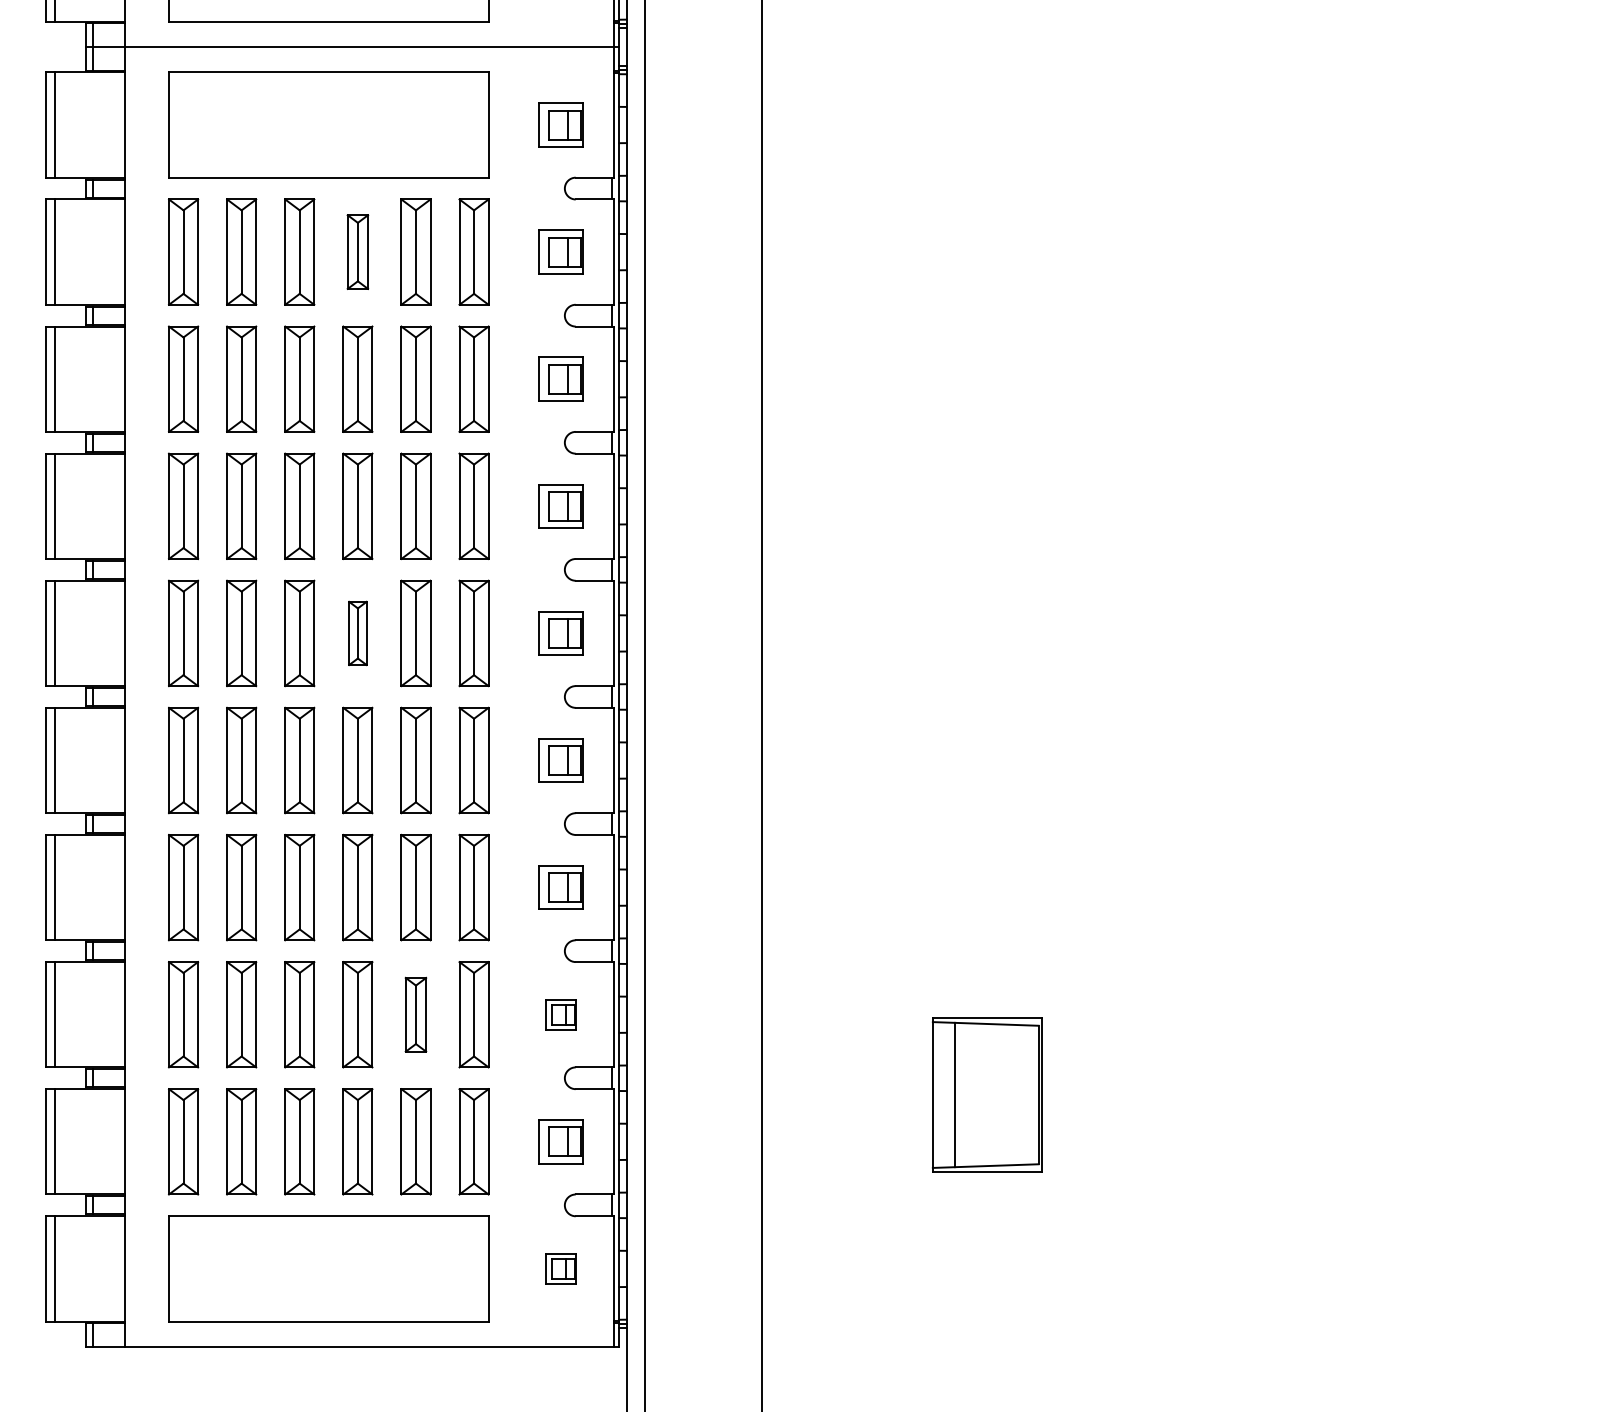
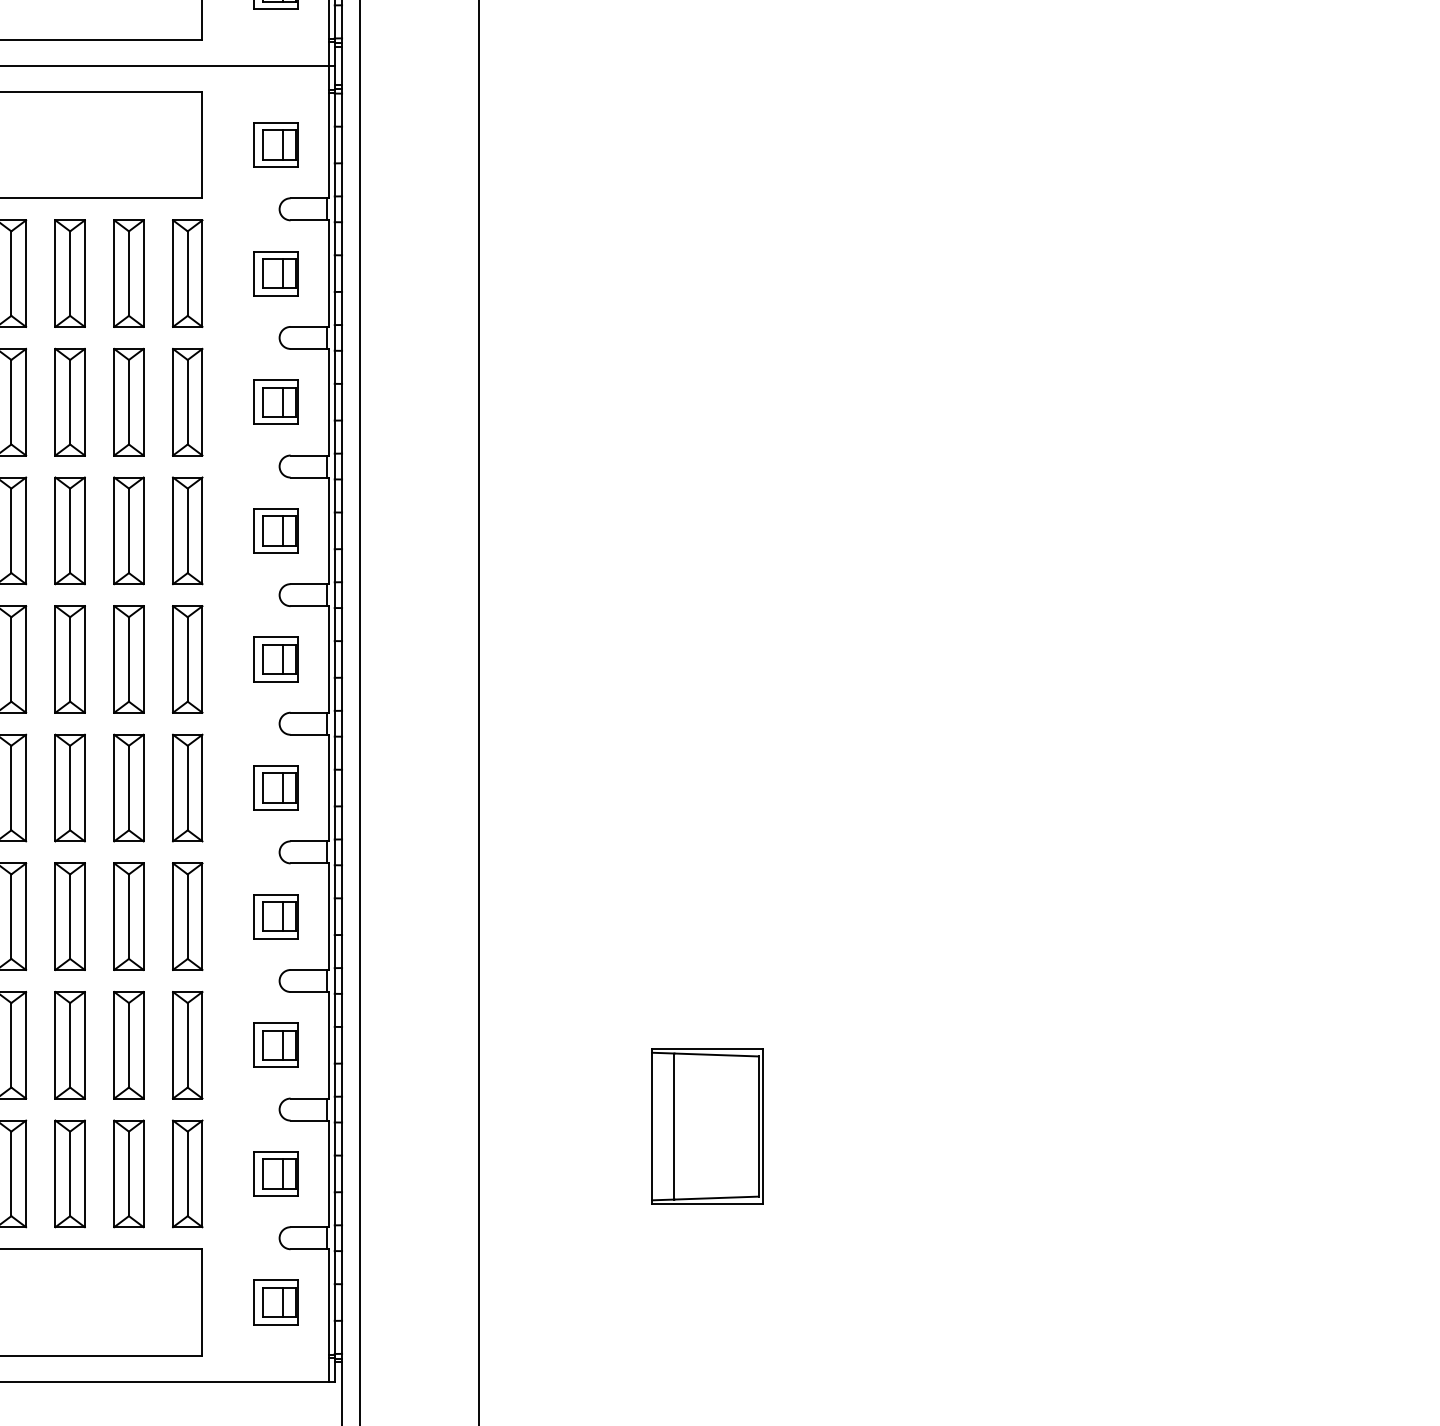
part: (357, 251) -> (69, 272), size x1.43
part: (357, 633) -> (69, 659), size x1.67
part: (415, 1014) -> (128, 1045), size x1.43
part: (560, 1014) -> (275, 1045), size x1.43
part: (560, 1268) -> (275, 1302), size x1.43

